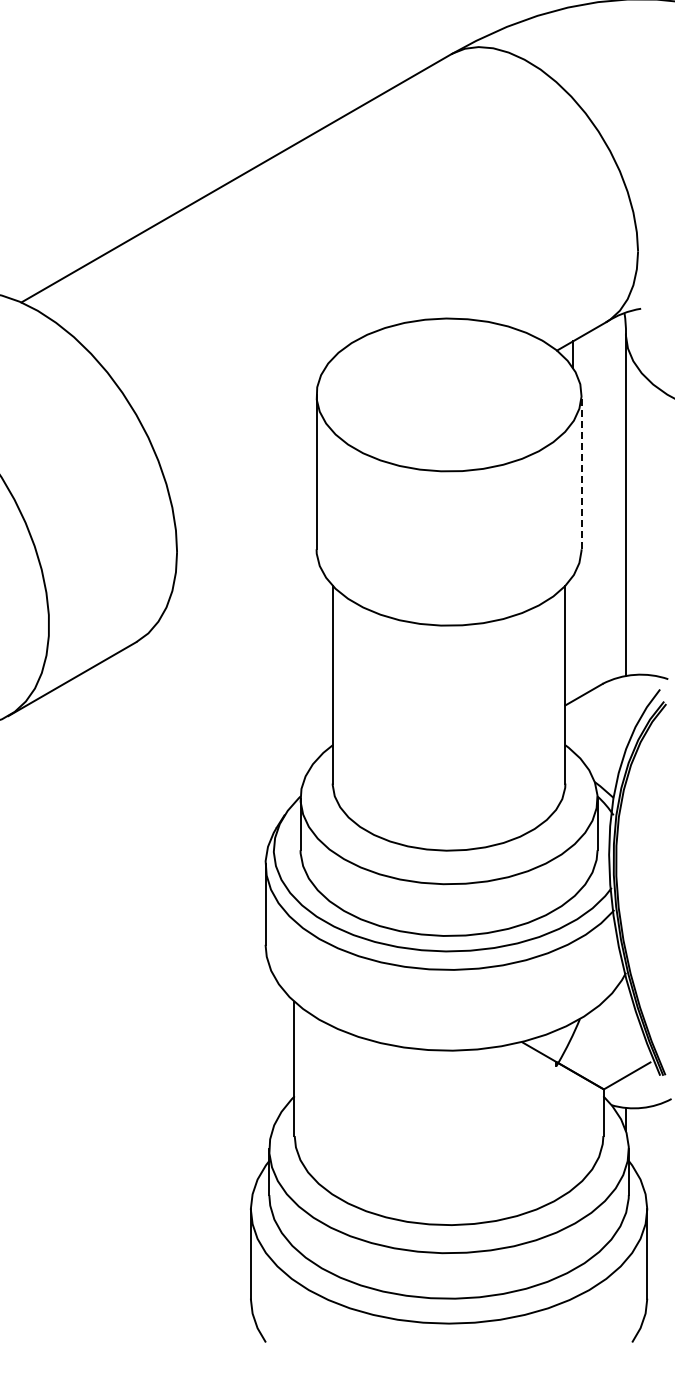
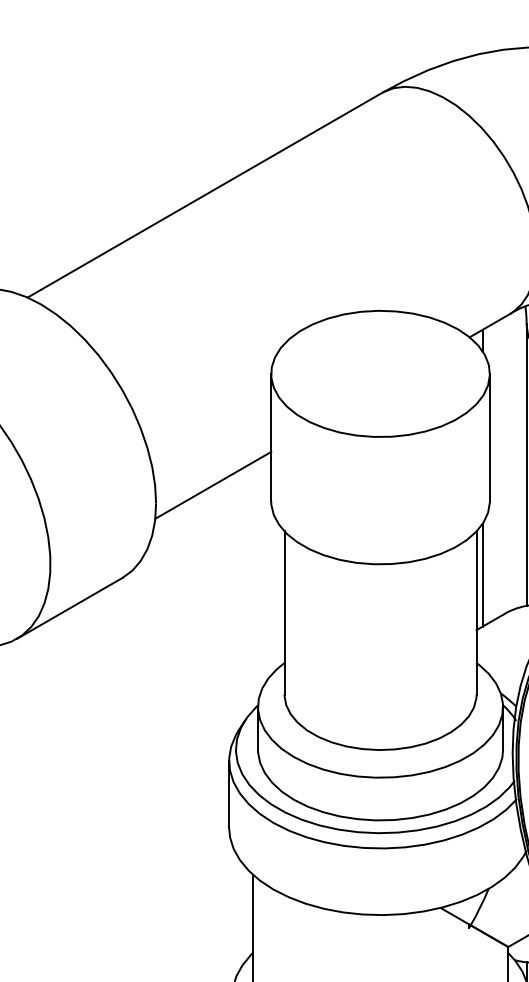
line: (581, 471) -> (489, 437), dashed -> solid
line: (246, 529) -> (213, 484), added
line: (573, 638) -> (483, 574), added

